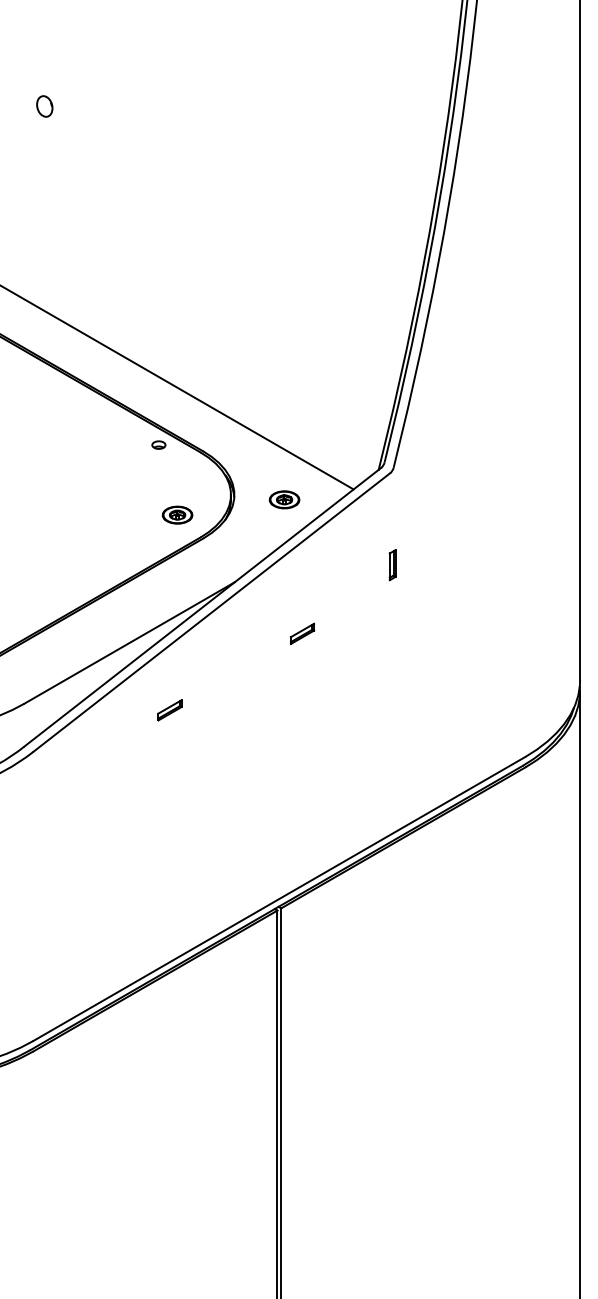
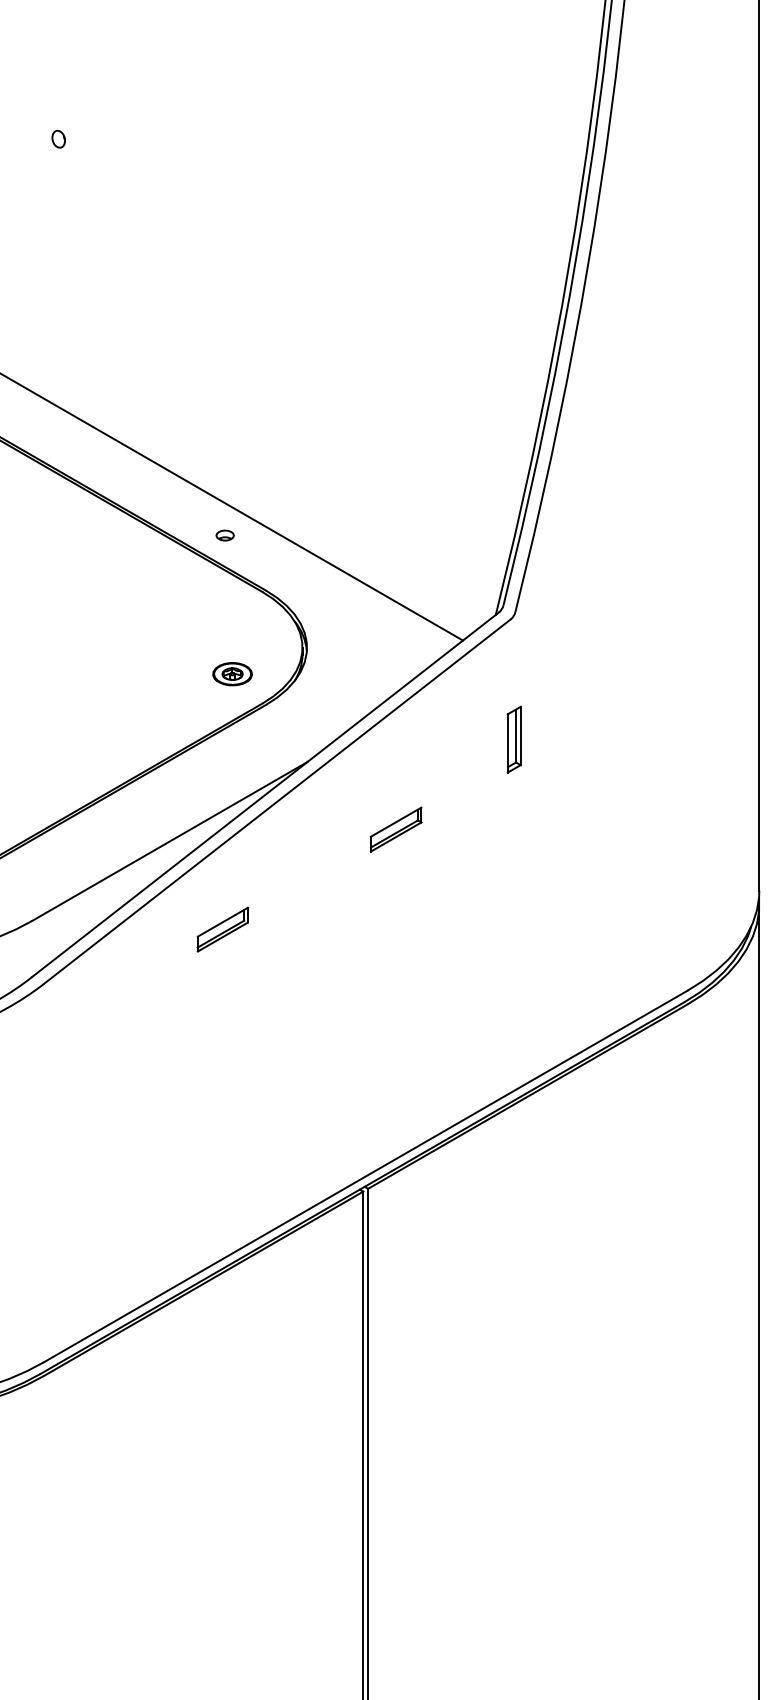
part: (44, 105) -> (58, 138), size x0.62
part: (158, 445) -> (224, 535), moved
part: (284, 500) -> (372, 654), removed
part: (392, 565) -> (513, 739), size x1.67
part: (302, 633) -> (395, 829), size x1.67
part: (169, 710) -> (222, 929), size x1.67

